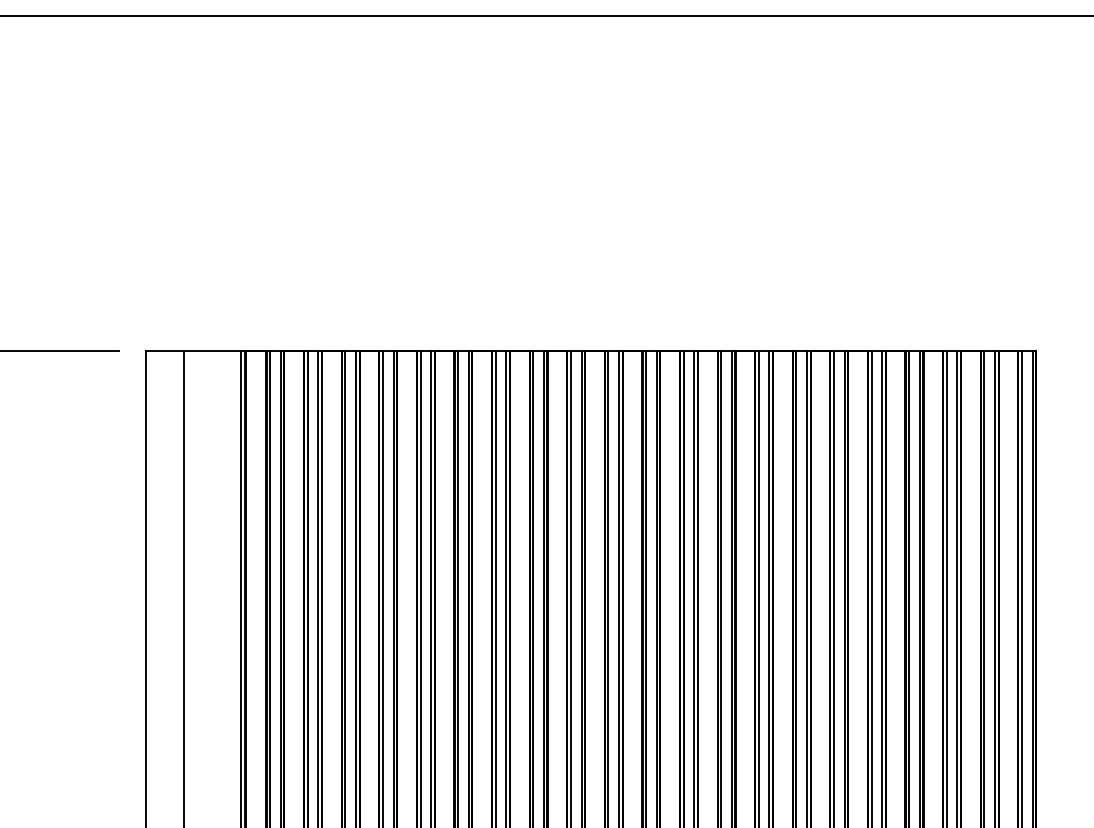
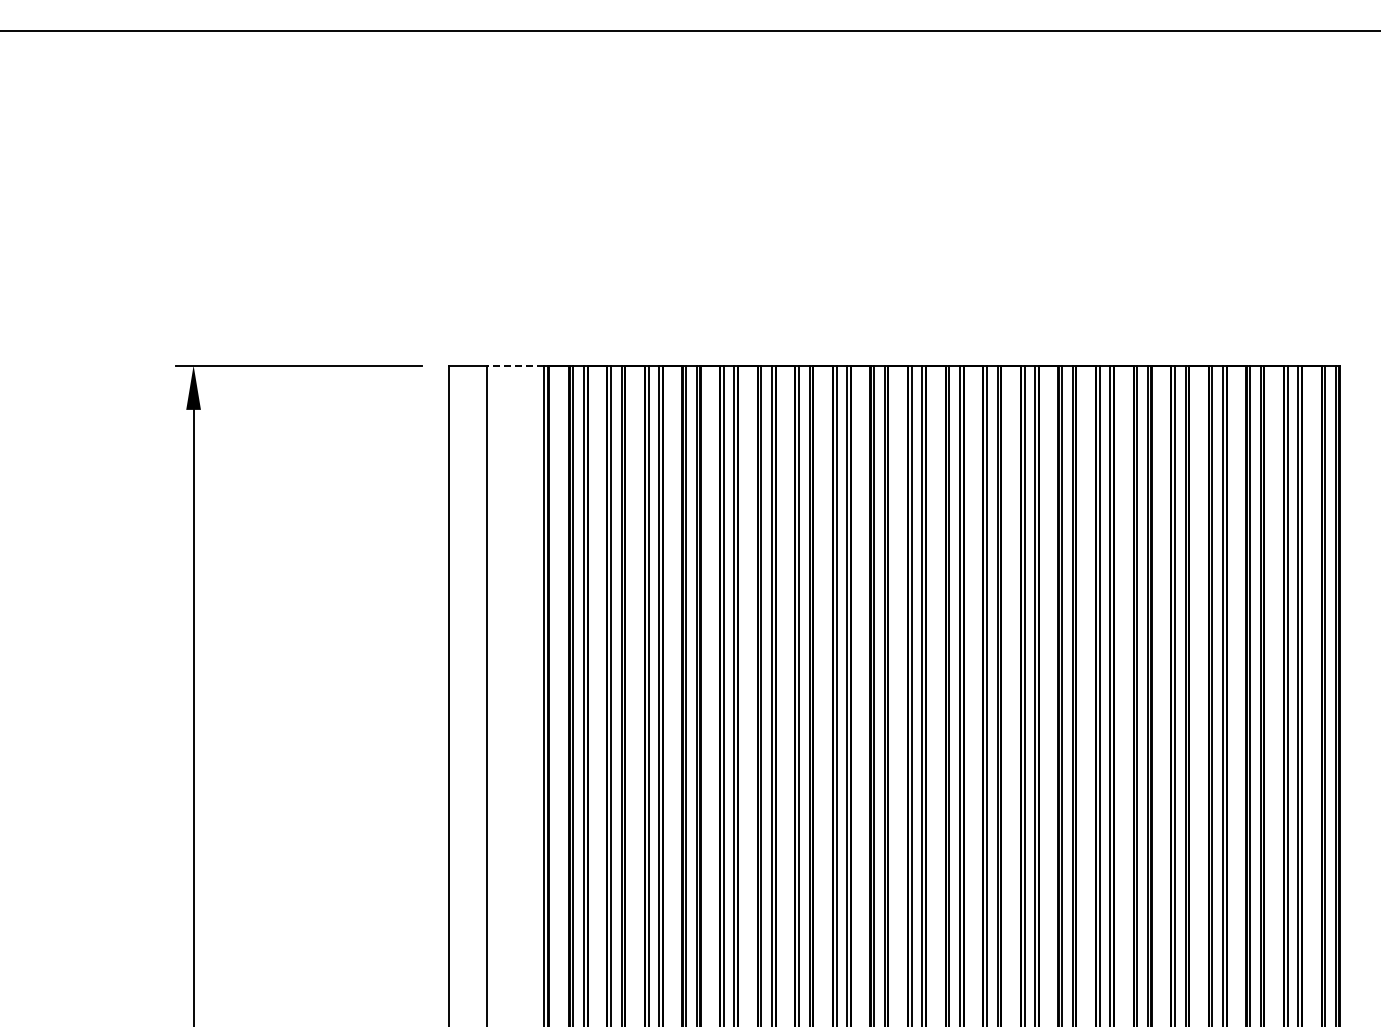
line: (212, 351) -> (515, 365), solid -> dashed

